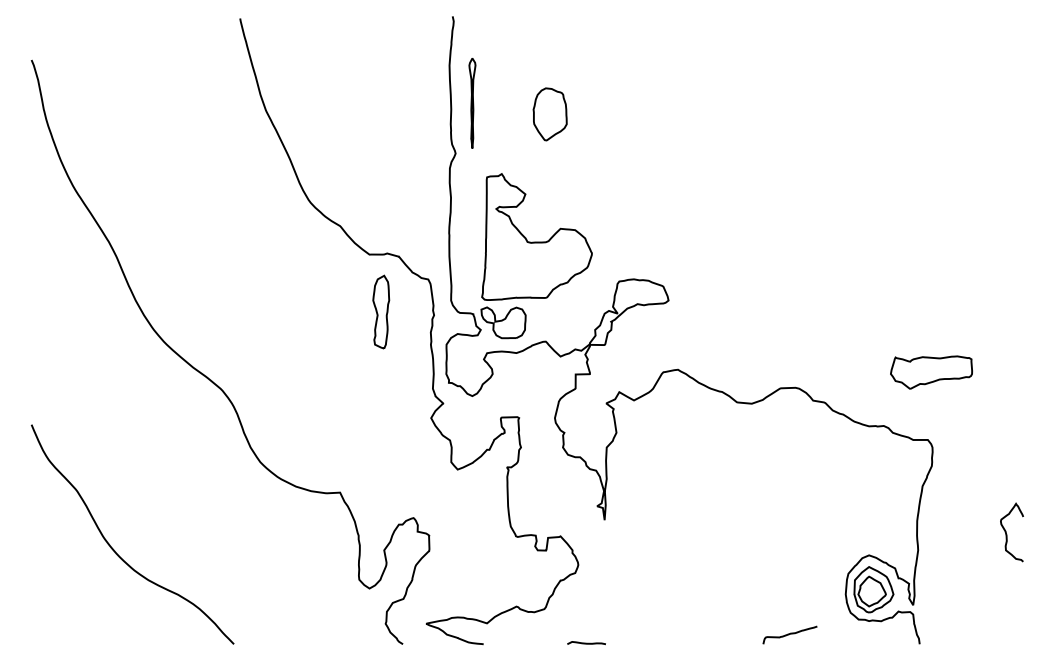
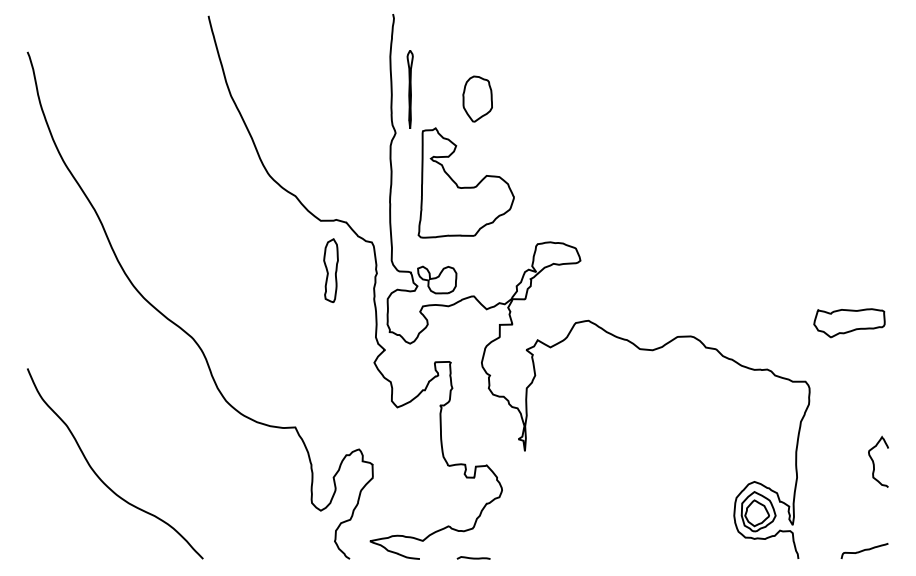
part: (536, 236) -> (465, 182), moved
part: (931, 372) -> (849, 323), moved
curve: (789, 634) -> (864, 550), moved
line: (586, 643) -> (473, 558), moved

